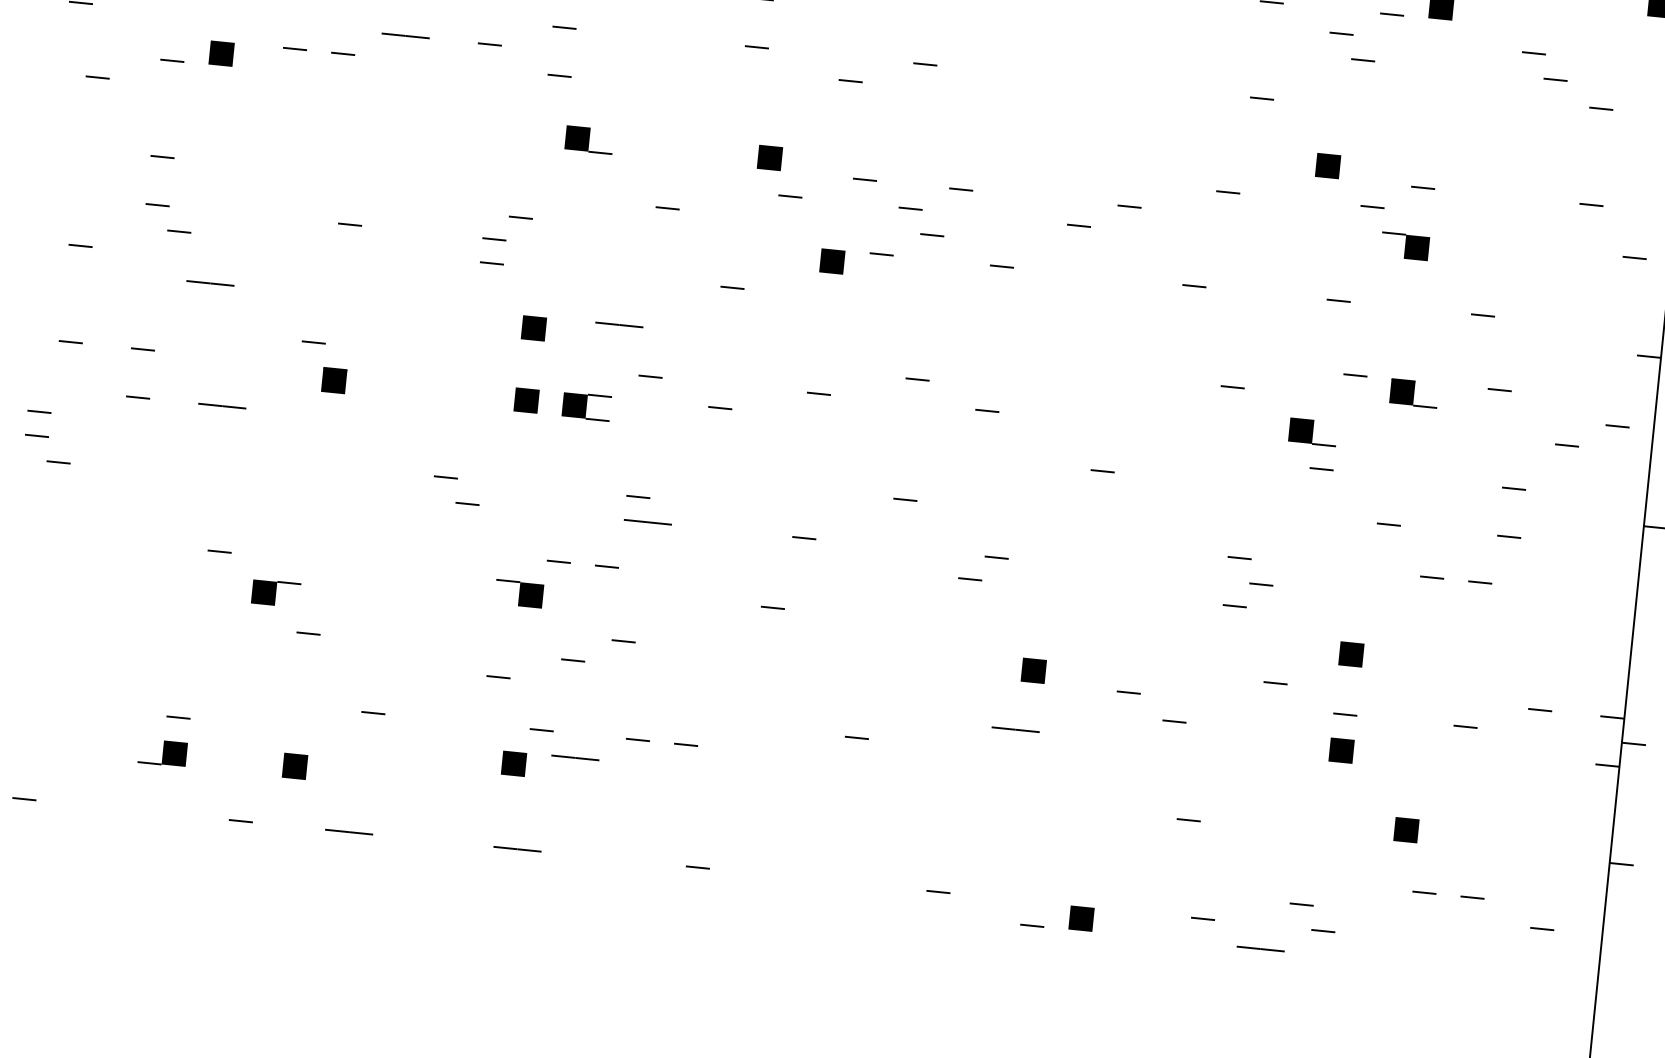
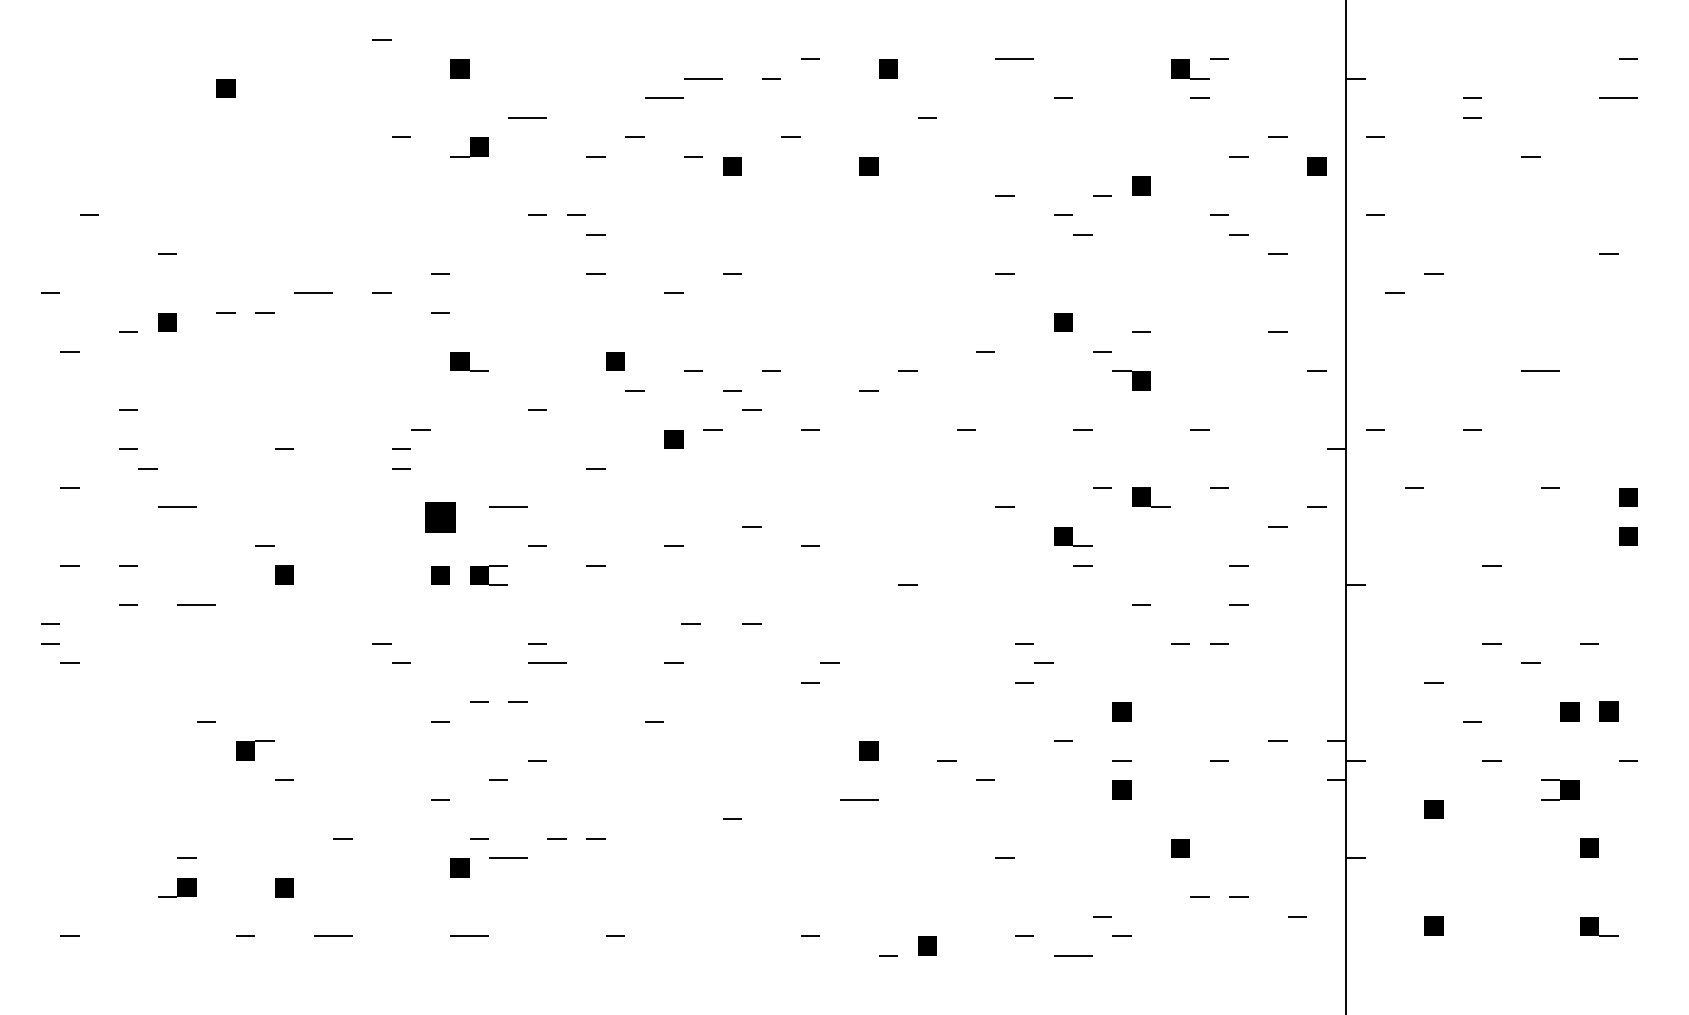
part: (534, 327) -> (440, 516), size x1.6
line: (829, 491) -> (690, 623), added
fill: (530, 595) -> (459, 731), removed

